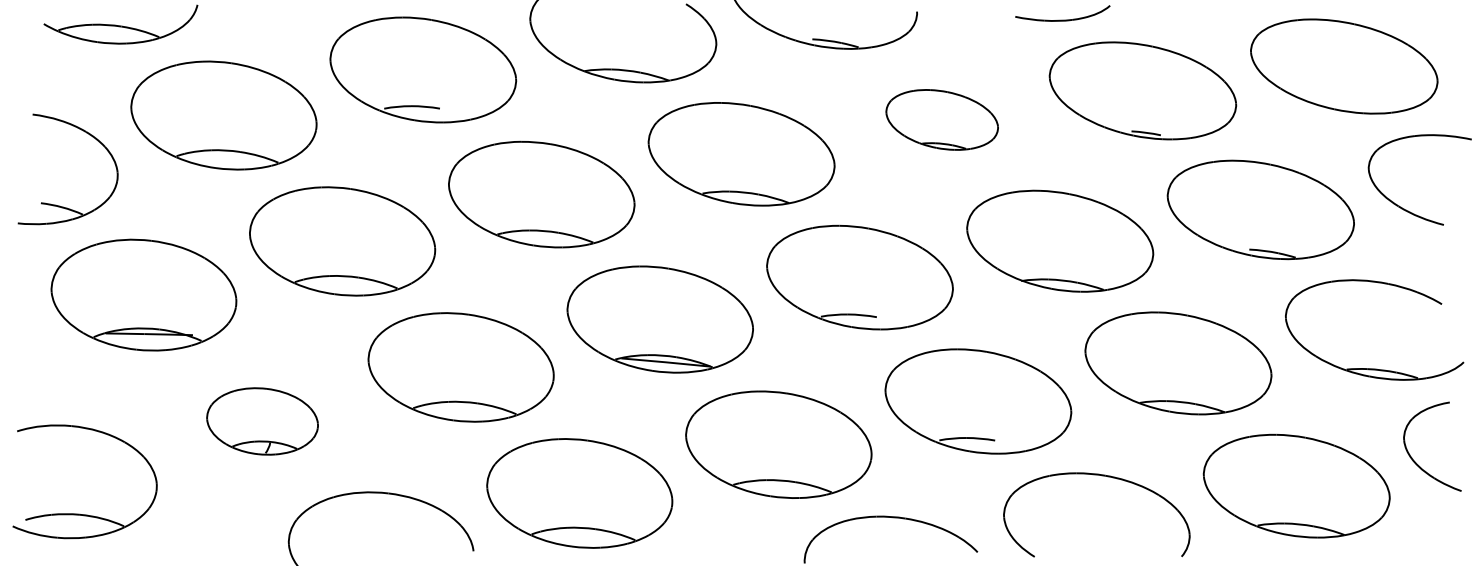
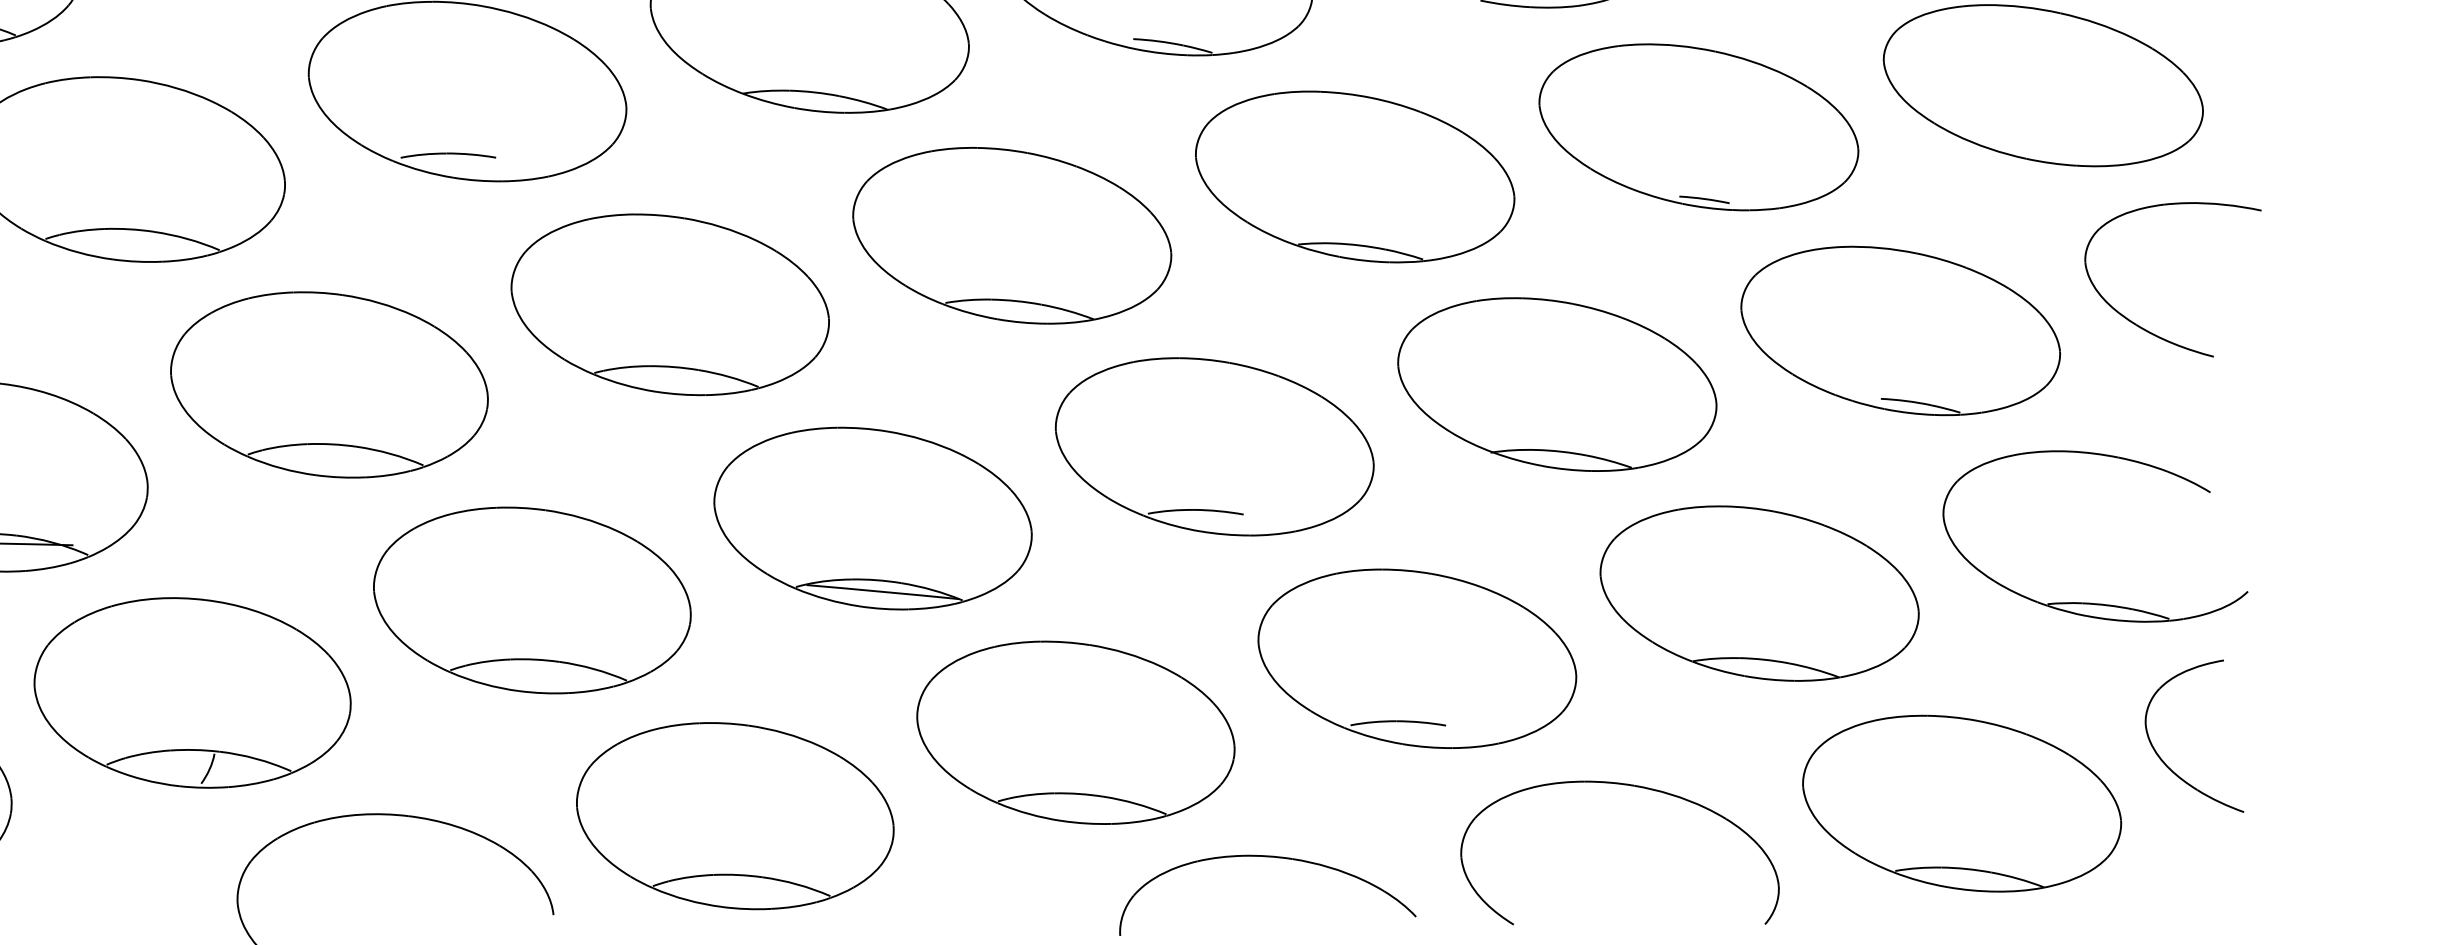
part: (942, 119) -> (1355, 176), size x1.67
part: (262, 421) -> (192, 692), size x1.67

